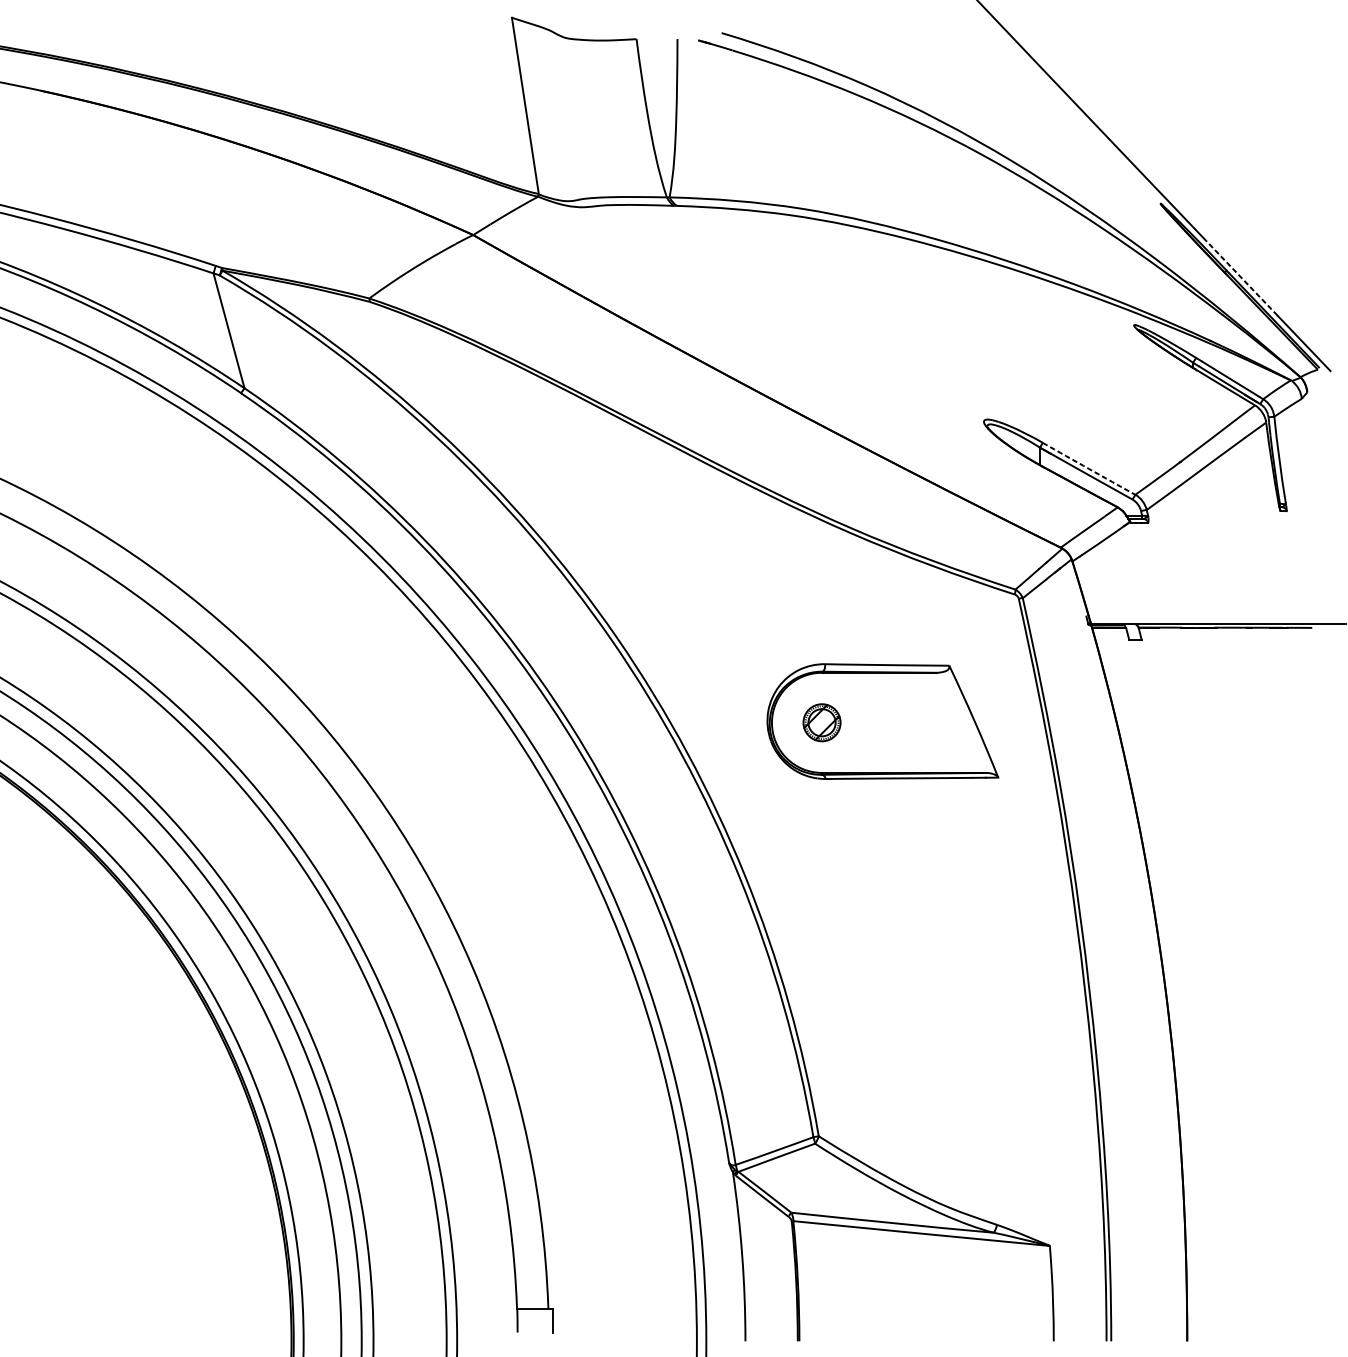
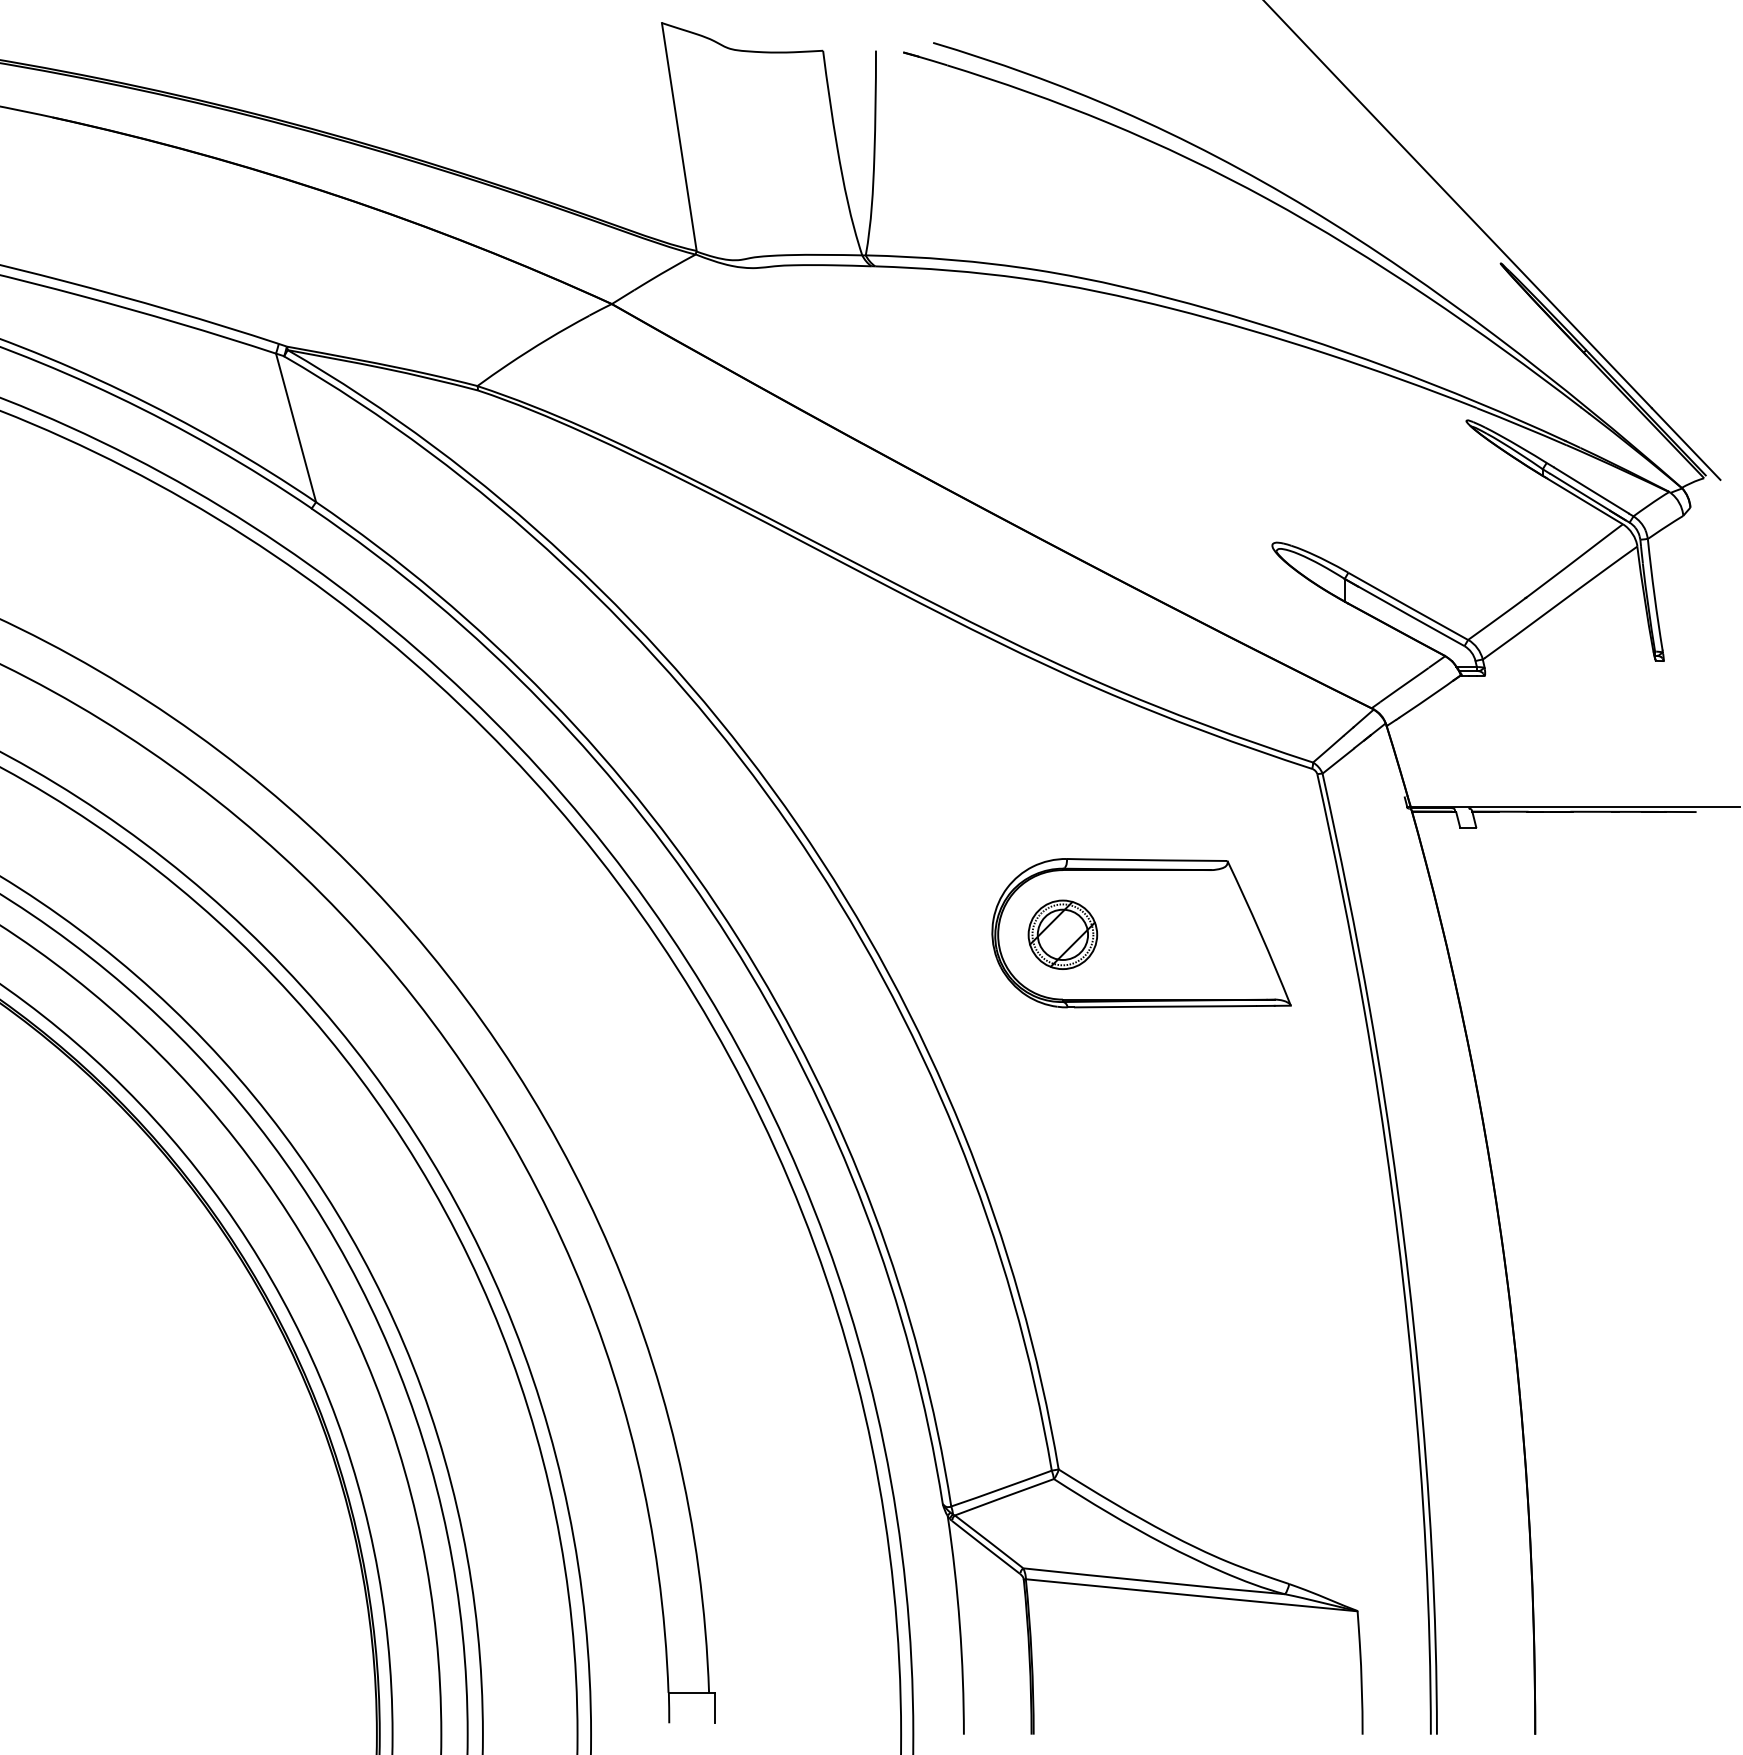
line: (1241, 278) -> (1605, 360), dashed -> solid
arc: (1089, 468) -> (1408, 606), dashed -> solid
part: (821, 722) -> (1062, 934), size x1.43

